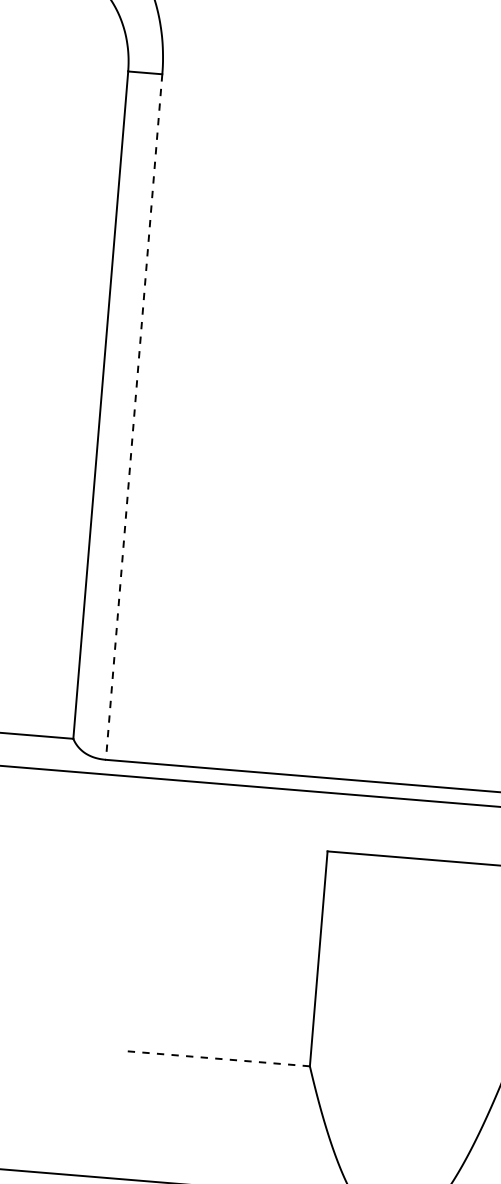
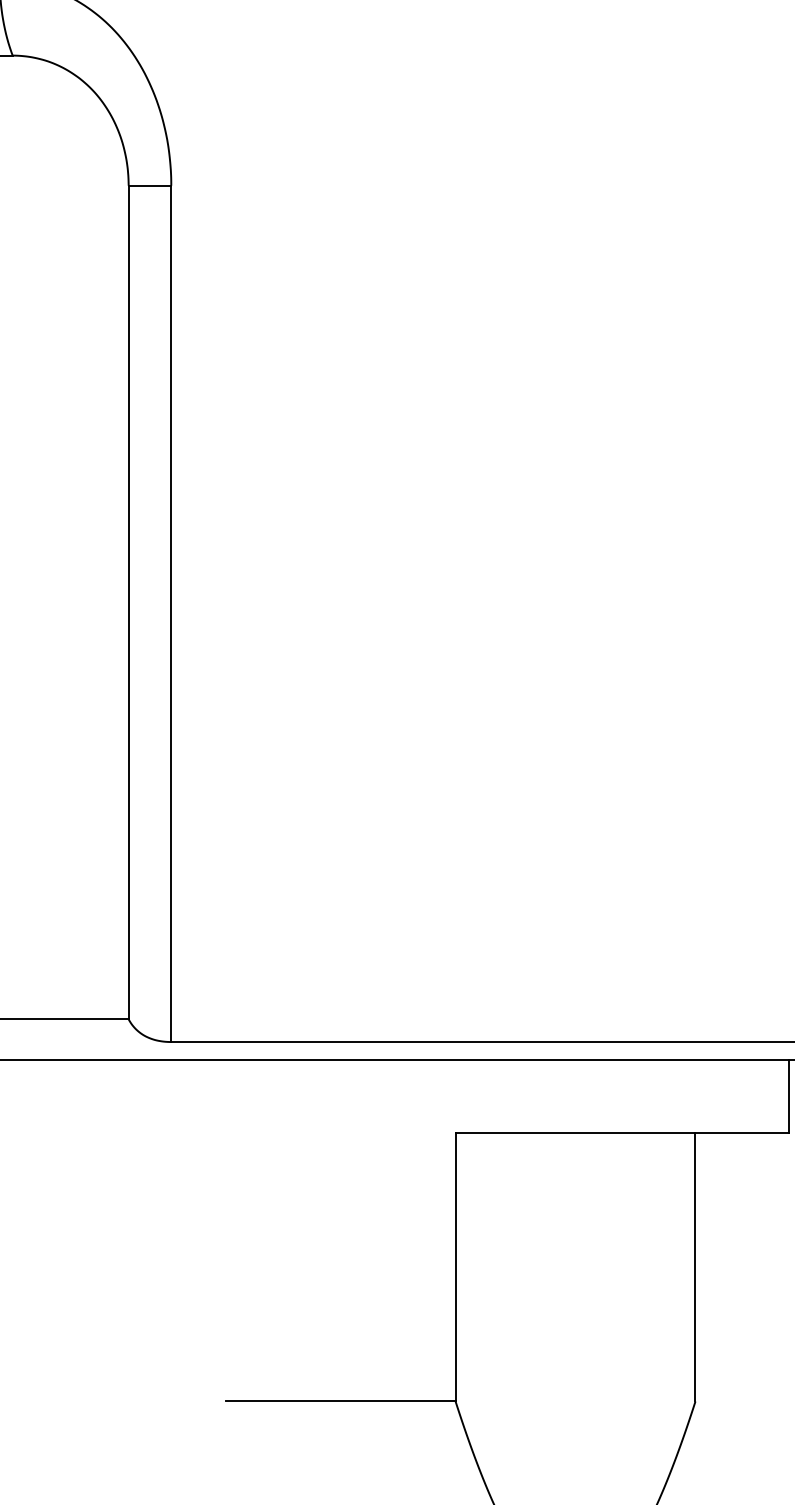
line: (134, 417) -> (171, 614), dashed -> solid
line: (217, 1058) -> (340, 1401), dashed -> solid

